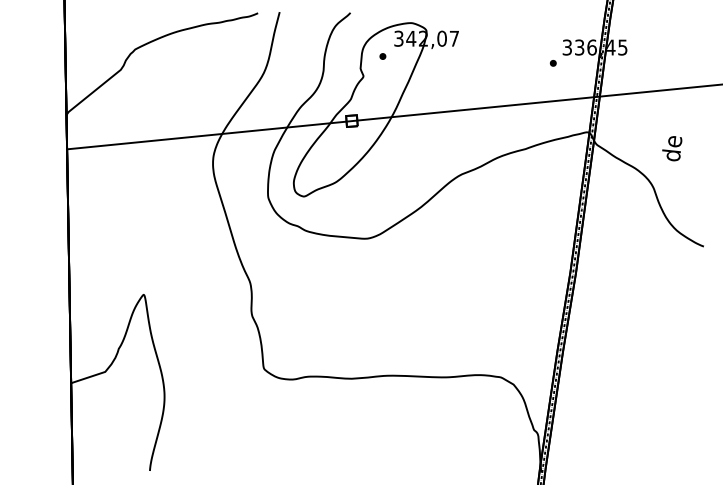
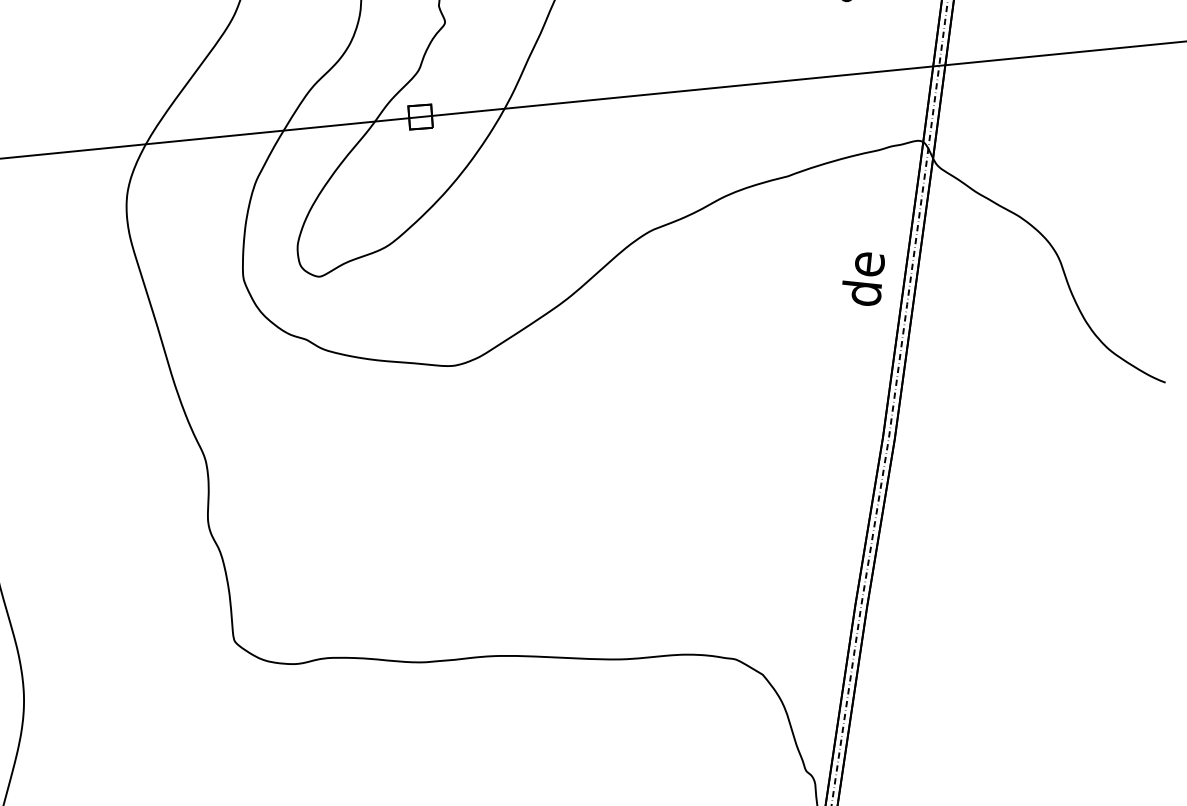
text: (672, 148) -> (864, 278), moved

